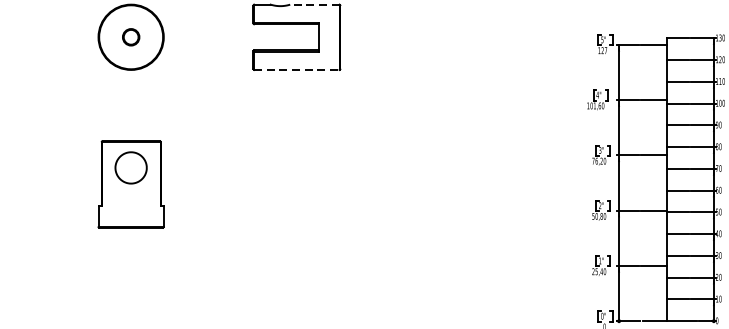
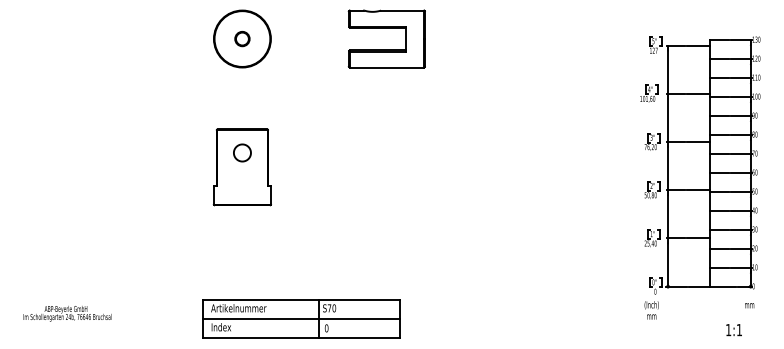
line: (314, 4) -> (402, 10), dashed -> solid
line: (297, 69) -> (387, 67), dashed -> solid
part: (131, 167) -> (242, 152), size x0.62

